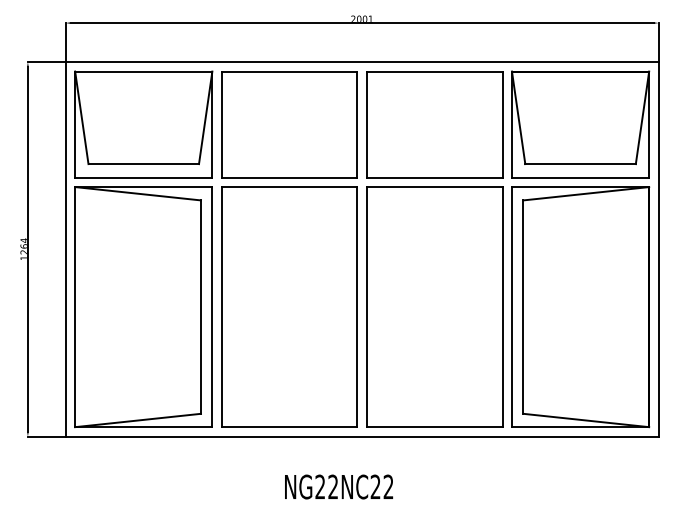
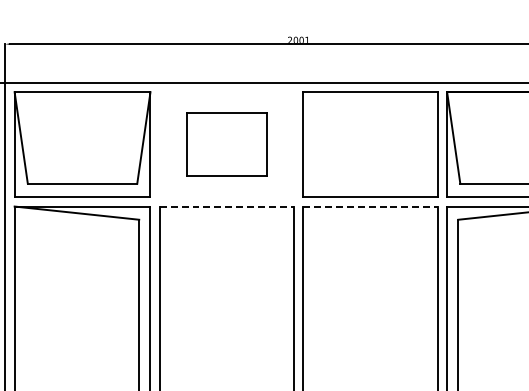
part: (289, 124) -> (226, 144), size x0.6
line: (289, 187) -> (226, 206), solid -> dashed
line: (434, 187) -> (370, 206), solid -> dashed

